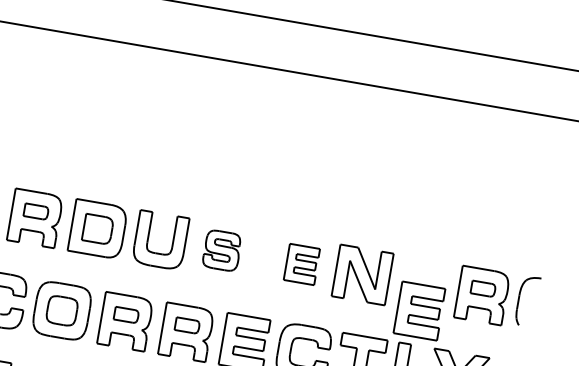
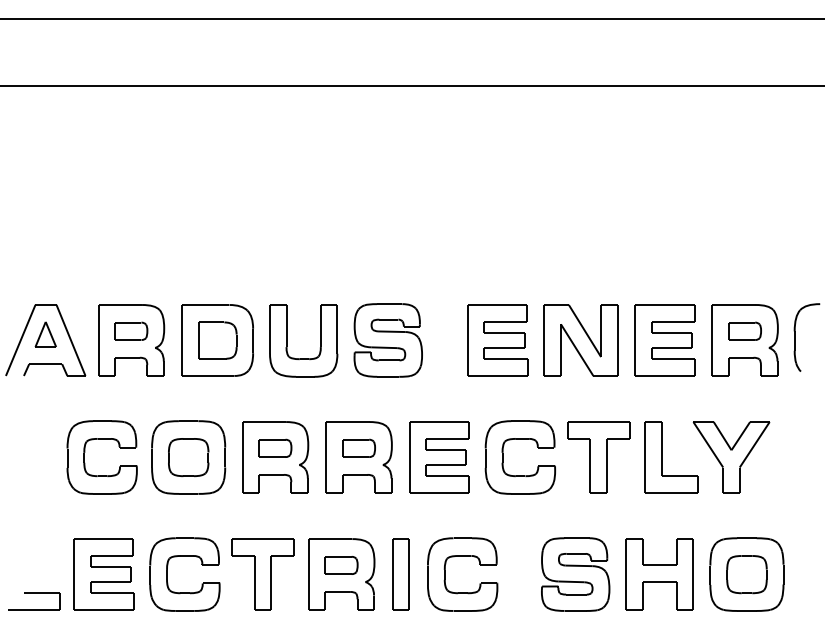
part: (221, 250) -> (387, 340), size x1.43
part: (301, 264) -> (497, 340), size x1.43
part: (419, 310) -> (664, 340), moved

